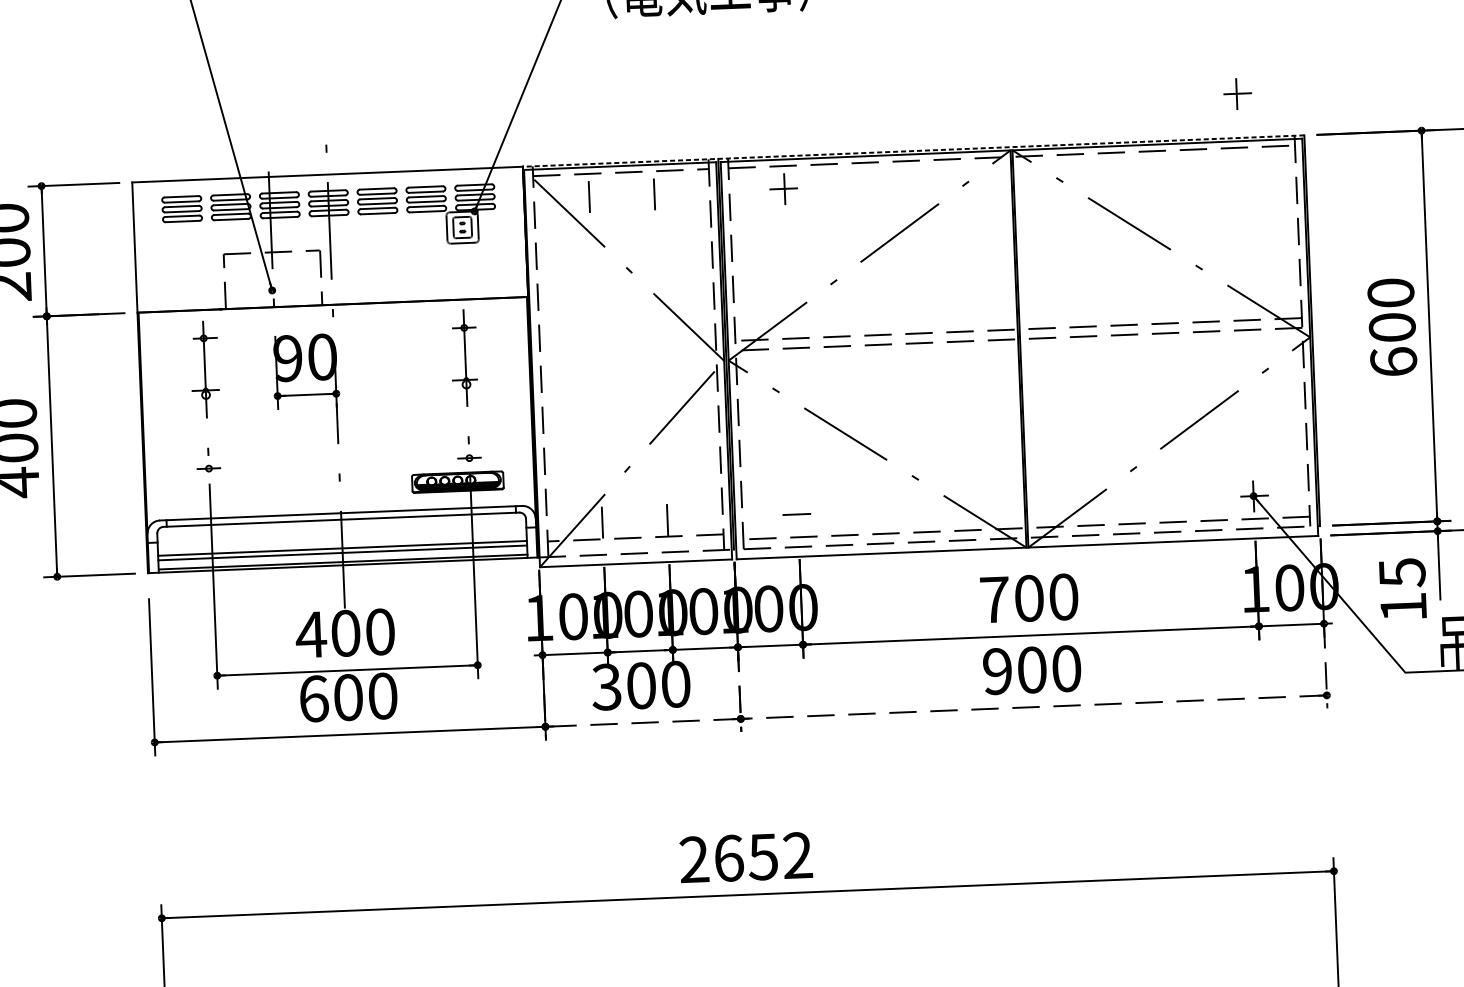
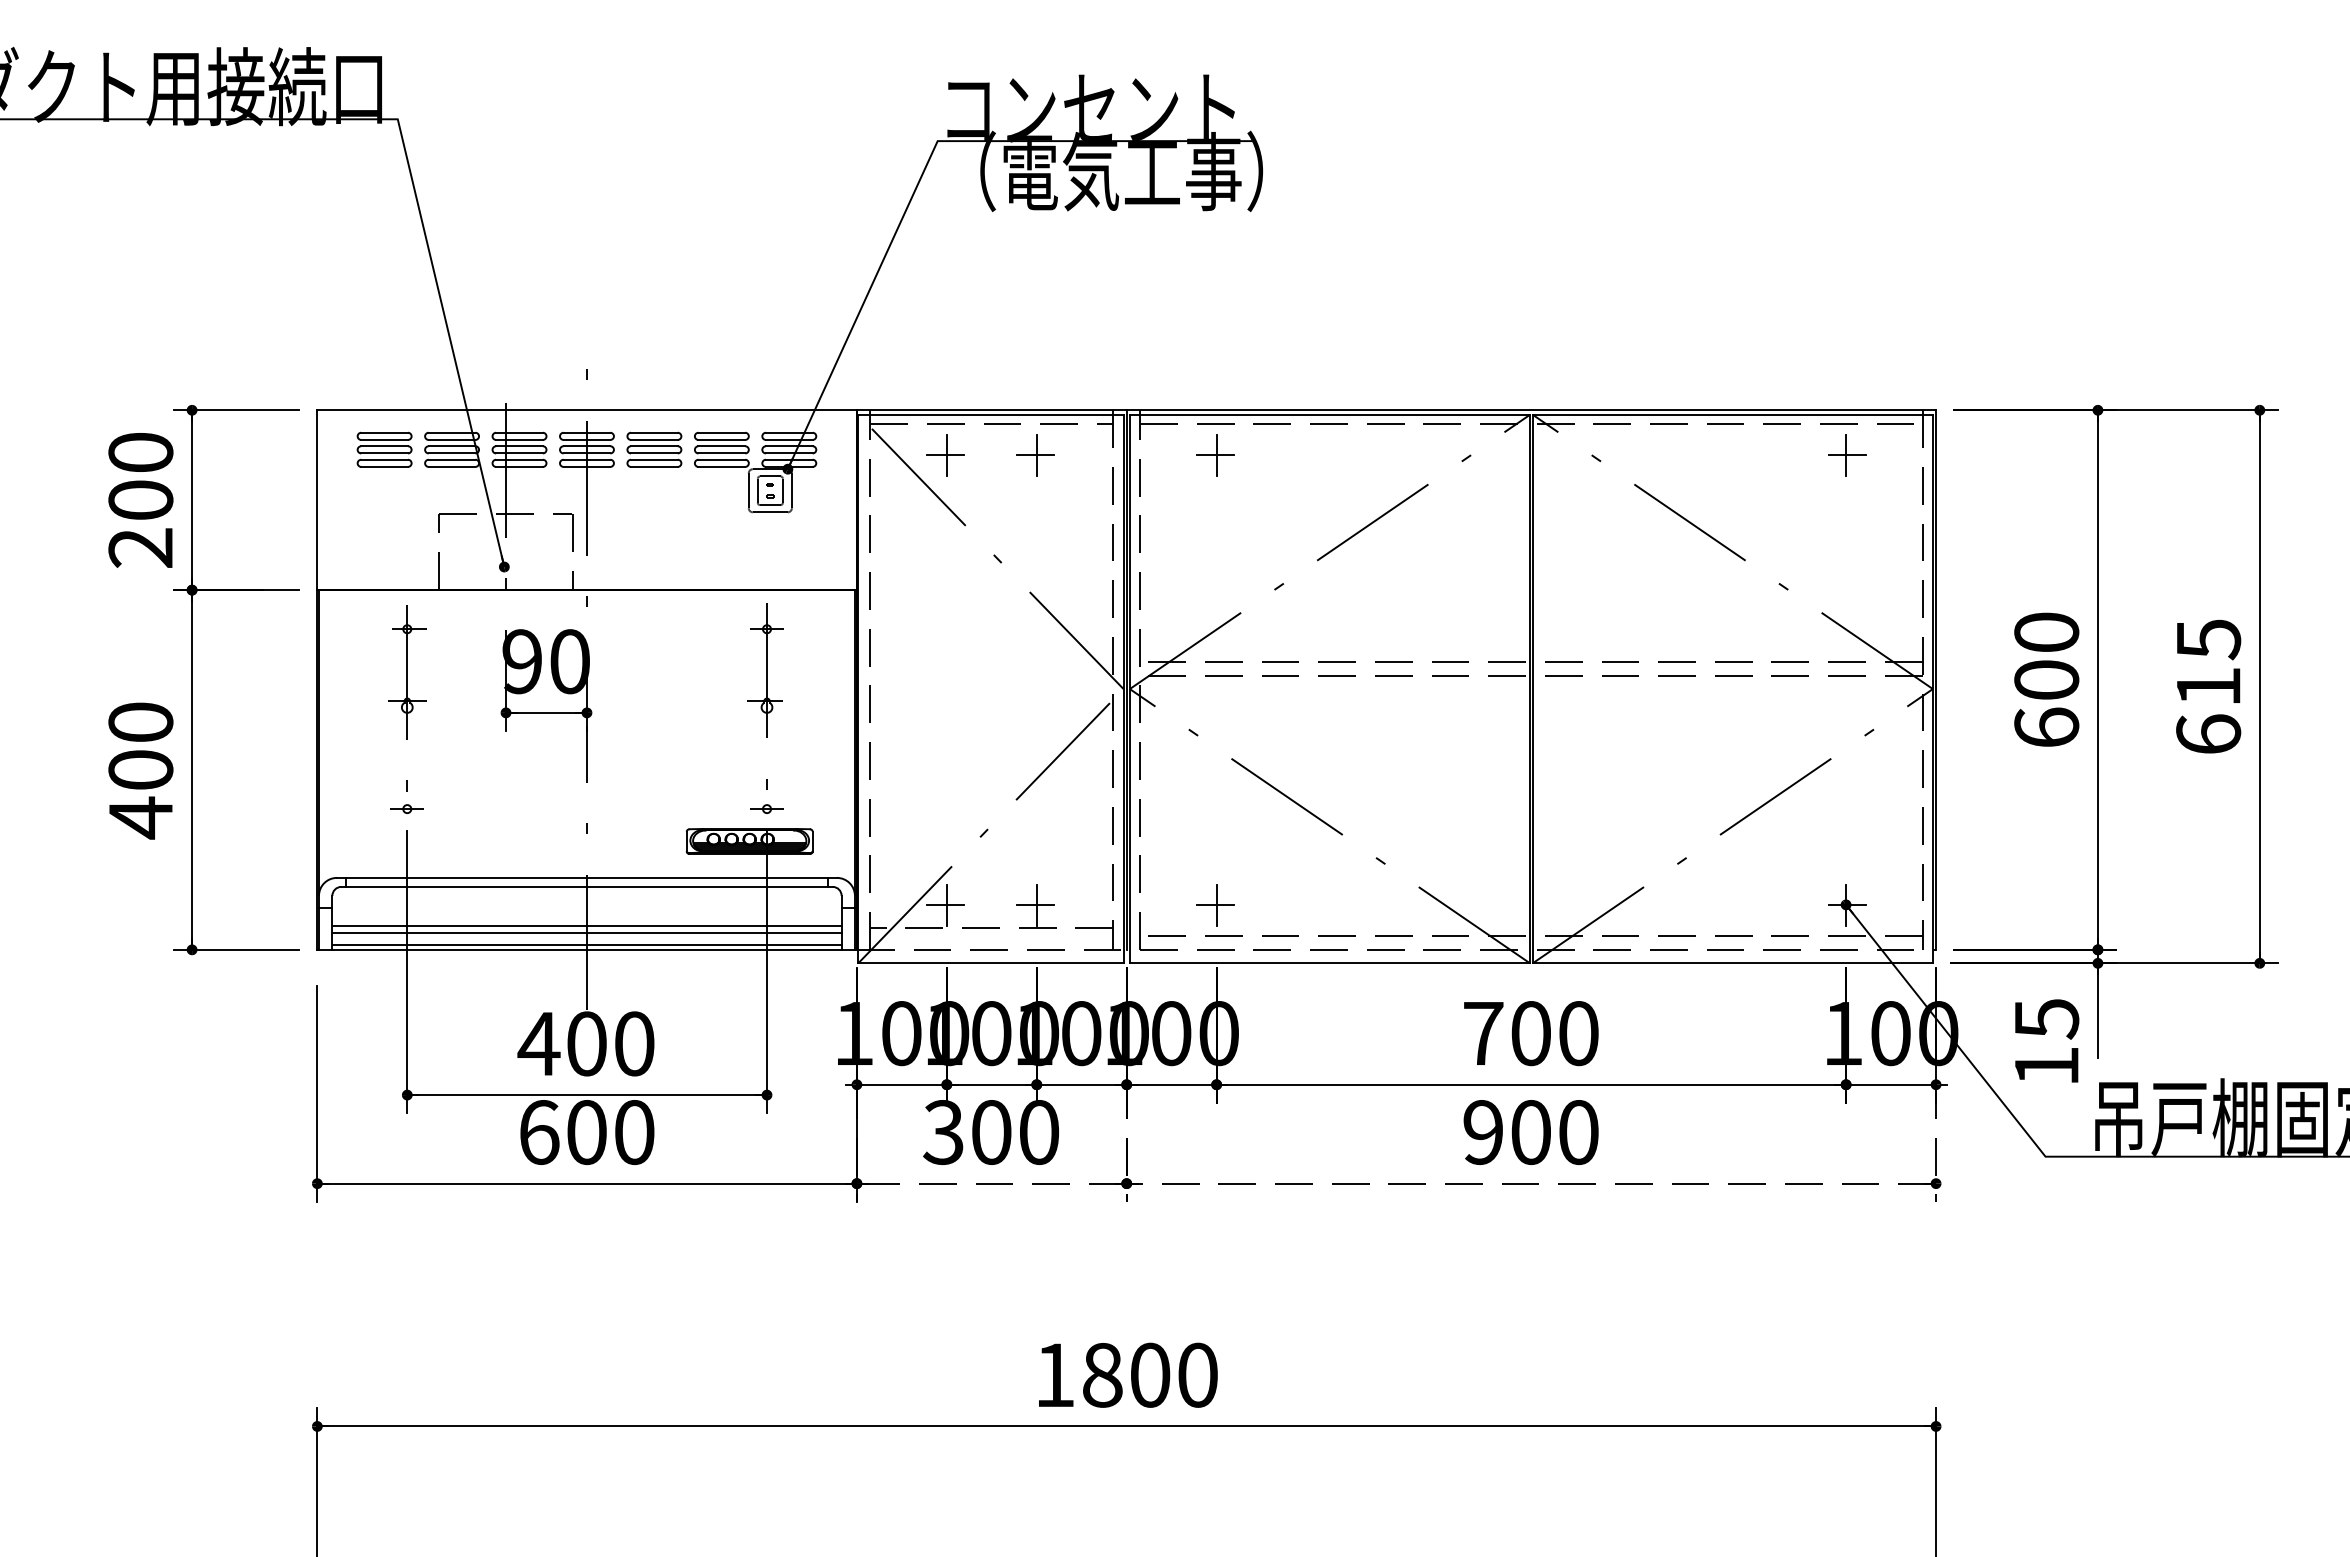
part: (1237, 93) -> (1847, 455), moved
line: (913, 151) -> (1396, 410), dashed -> solid
line: (652, 194) -> (1034, 455), added
line: (588, 196) -> (945, 455), added
line: (797, 514) -> (1216, 905), added
line: (665, 519) -> (1034, 904), added
line: (601, 522) -> (945, 904), added
text: (746, 857) -> (1126, 1374), 2652 -> 1800

